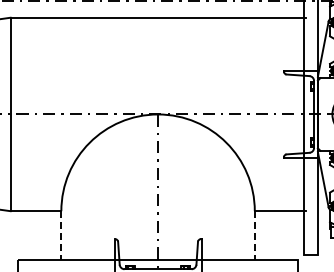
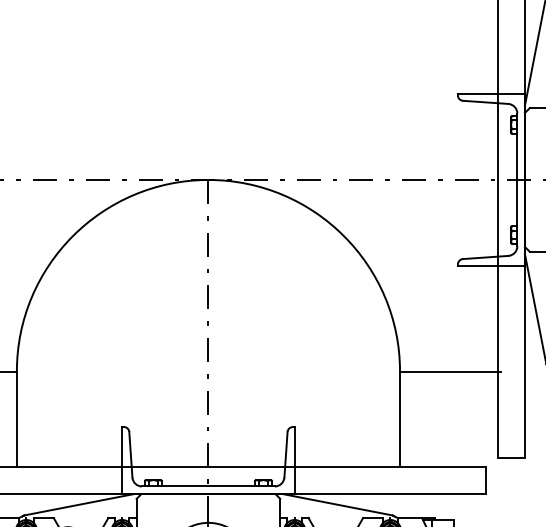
line: (61, 235) -> (17, 419), dashed -> solid
line: (254, 235) -> (399, 419), dashed -> solid

